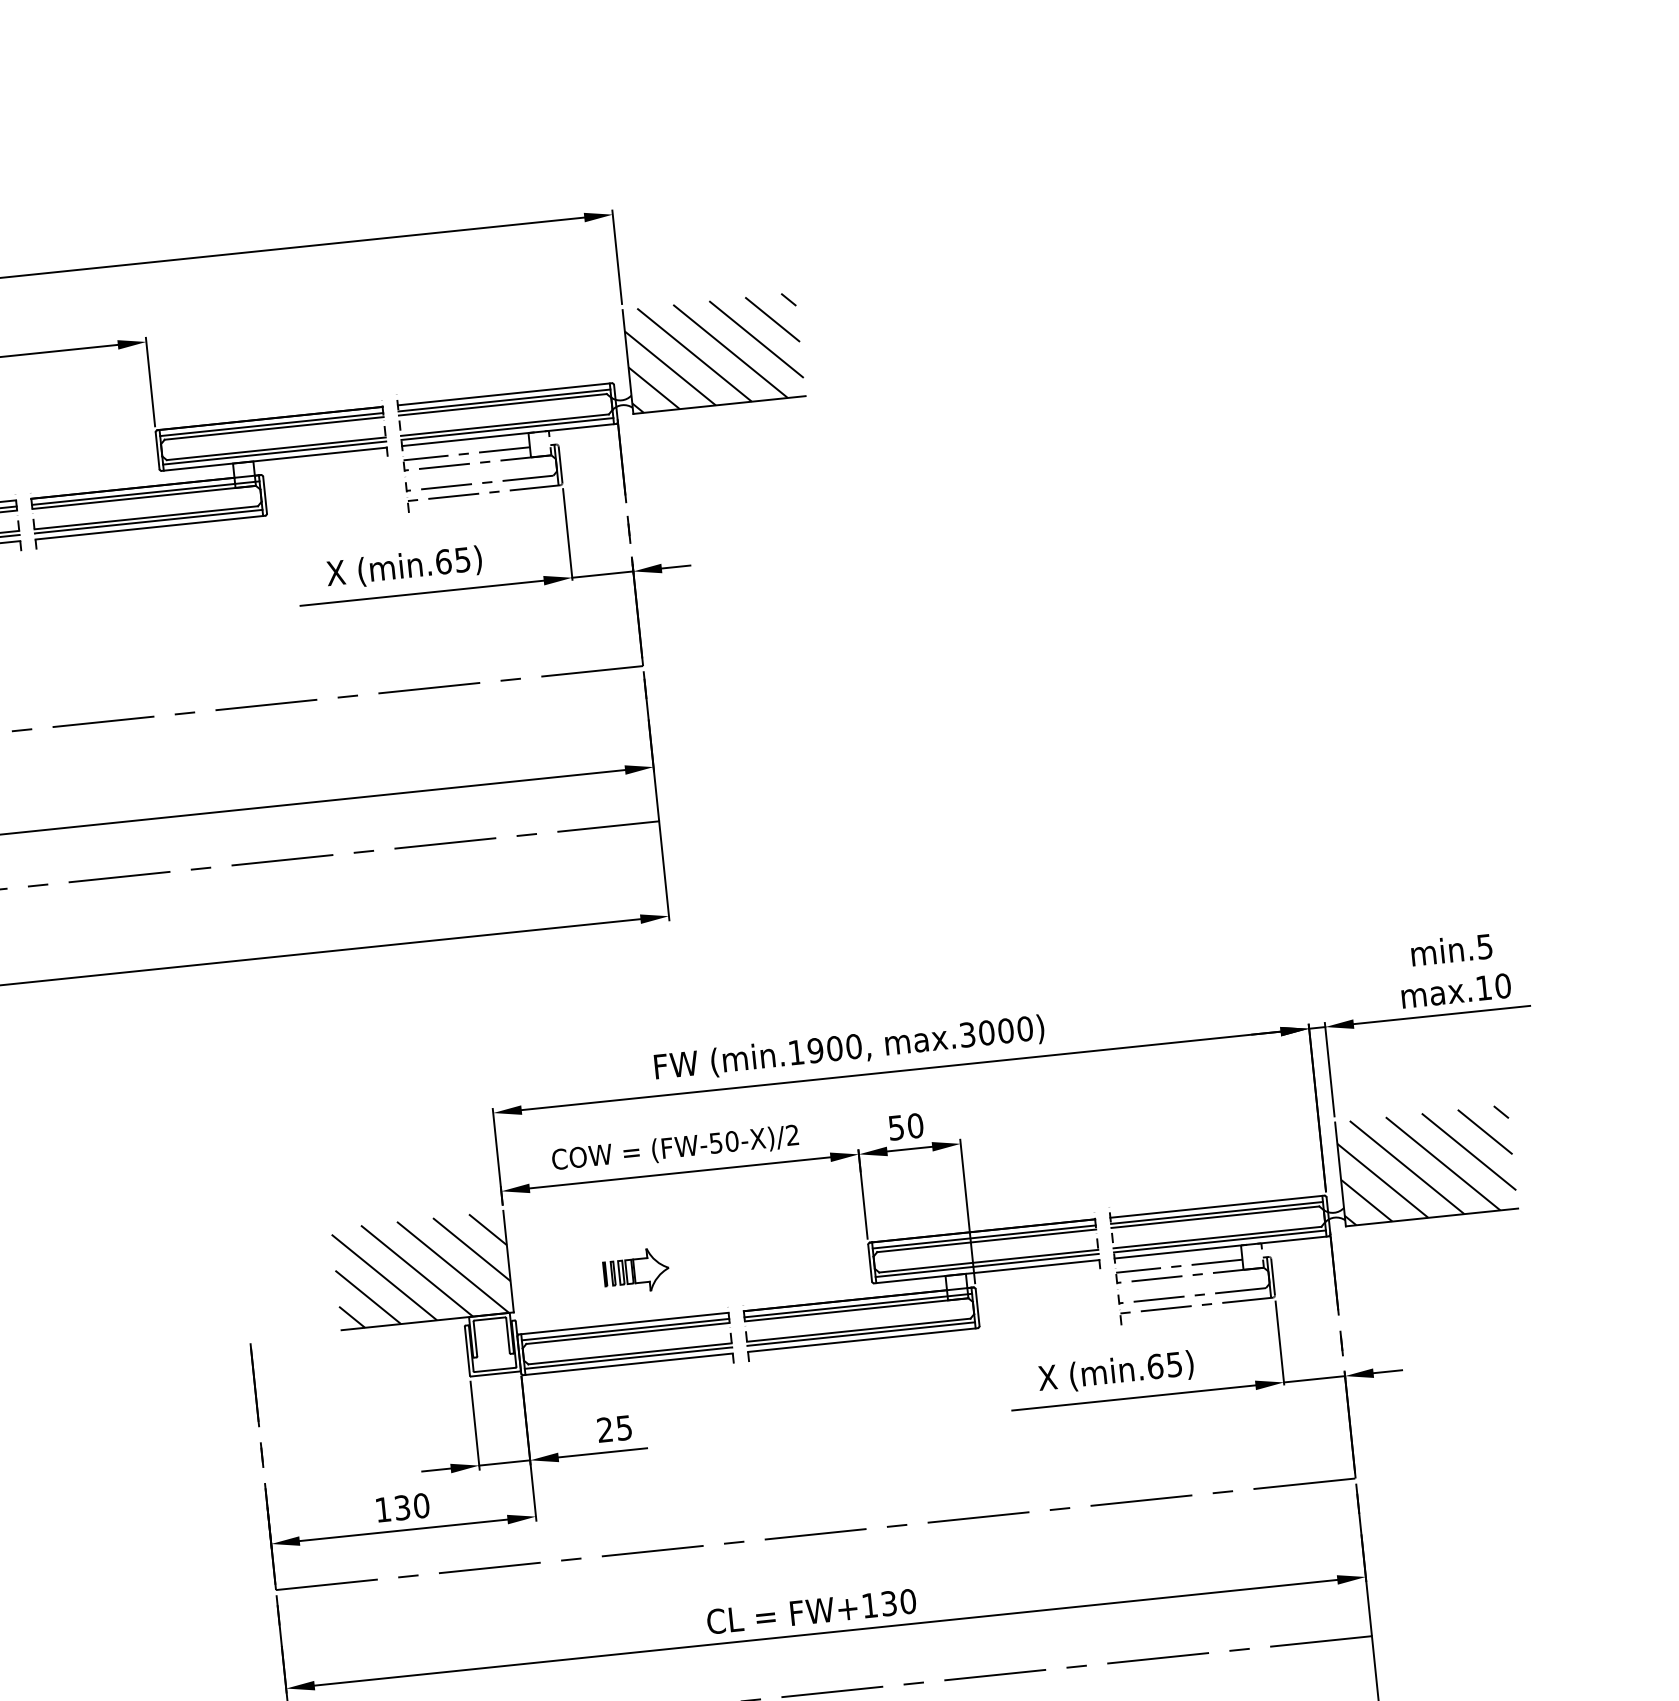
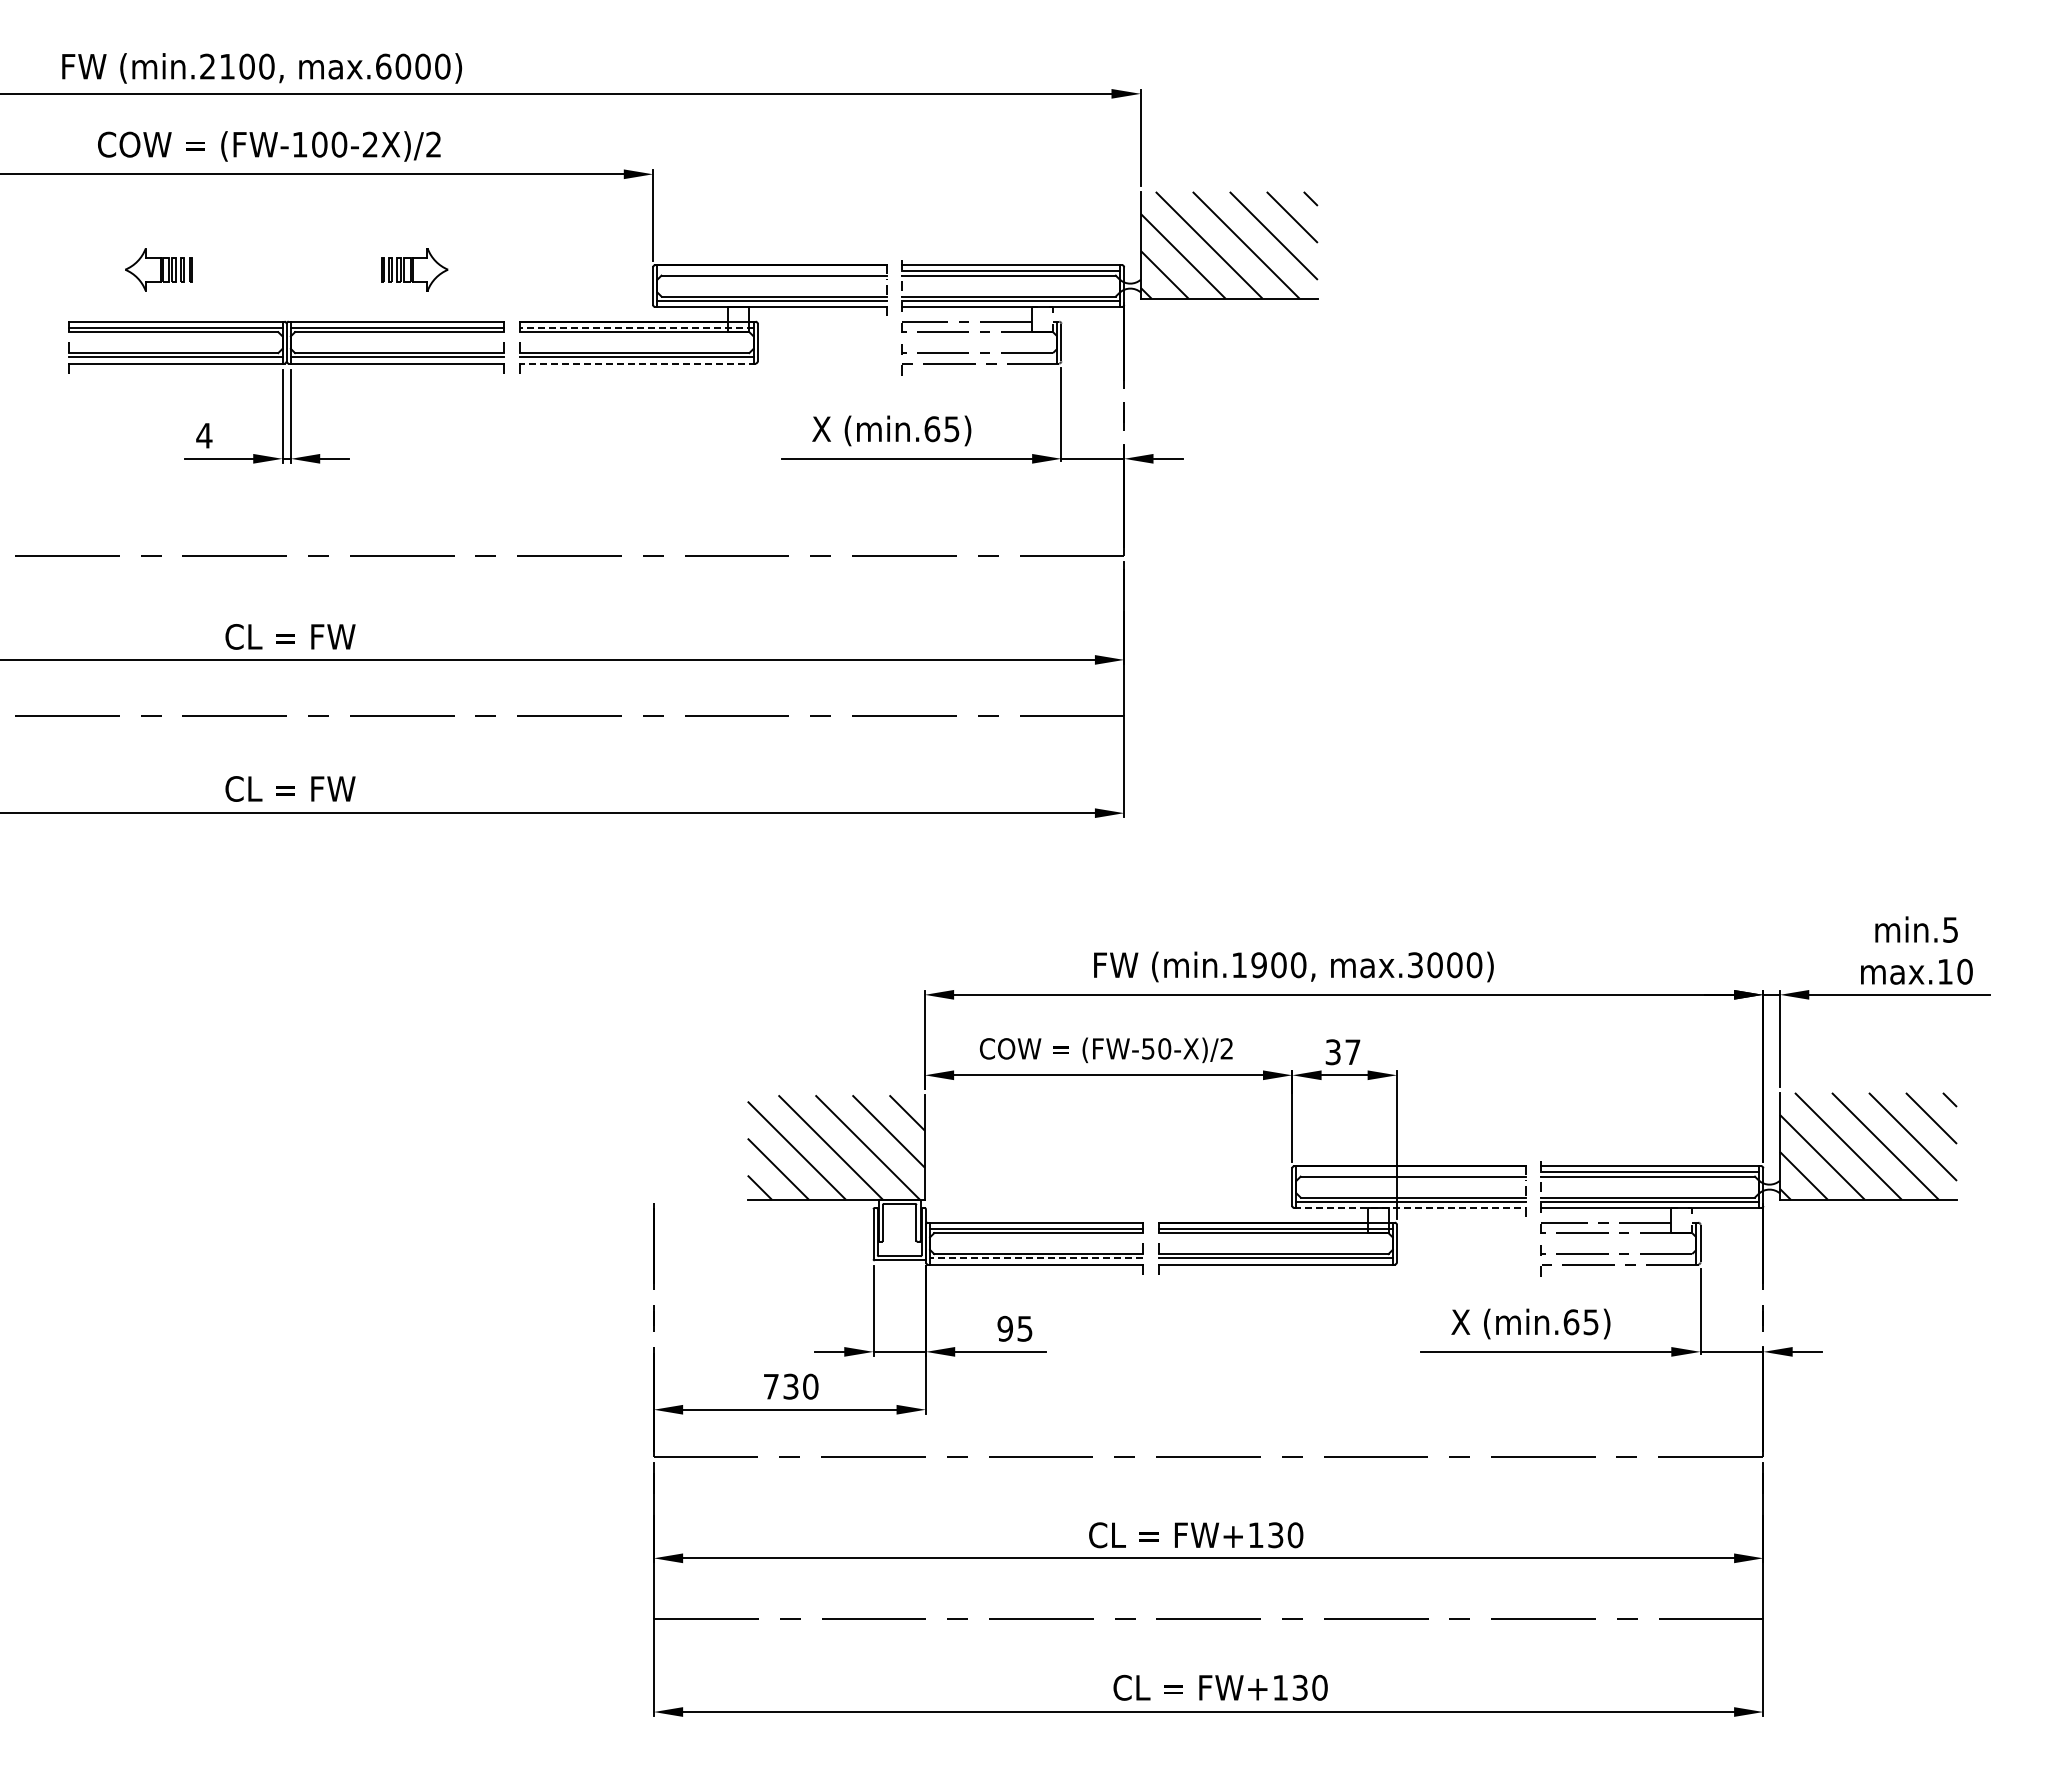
line: (271, 424) -> (771, 271), removed
line: (145, 492) -> (636, 327), solid -> dashed
line: (150, 527) -> (637, 363), solid -> dashed
text: (906, 1127) -> (1343, 1052), 50 -> 37
line: (983, 1237) -> (1410, 1172), removed
part: (636, 1271) -> (1053, 1170), removed
line: (987, 1272) -> (1410, 1208), solid -> dashed
line: (628, 1358) -> (1036, 1258), solid -> dashed
text: (604, 1429) -> (1004, 1328), 25 -> 95
text: (383, 1509) -> (771, 1386), 130 -> 730

